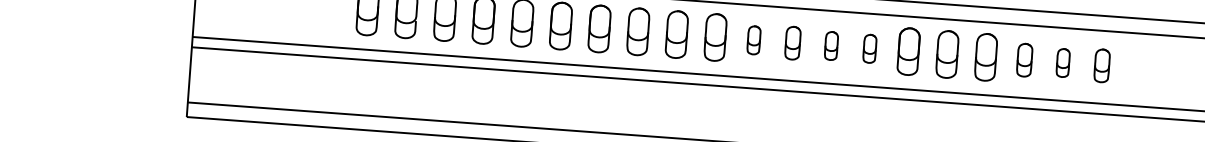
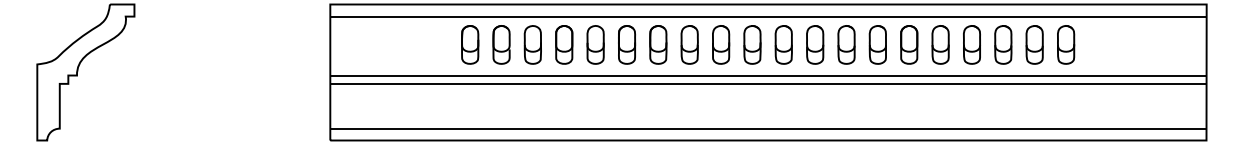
part: (753, 39) -> (783, 44), size x1.67
part: (793, 42) -> (815, 44), size x1.43
part: (831, 45) -> (846, 44), size x1.67
part: (869, 48) -> (877, 44), size x1.67
part: (1024, 59) -> (1003, 44), size x1.43
part: (1063, 62) -> (1034, 44), size x1.67
part: (1102, 65) -> (1066, 44), size x1.43

